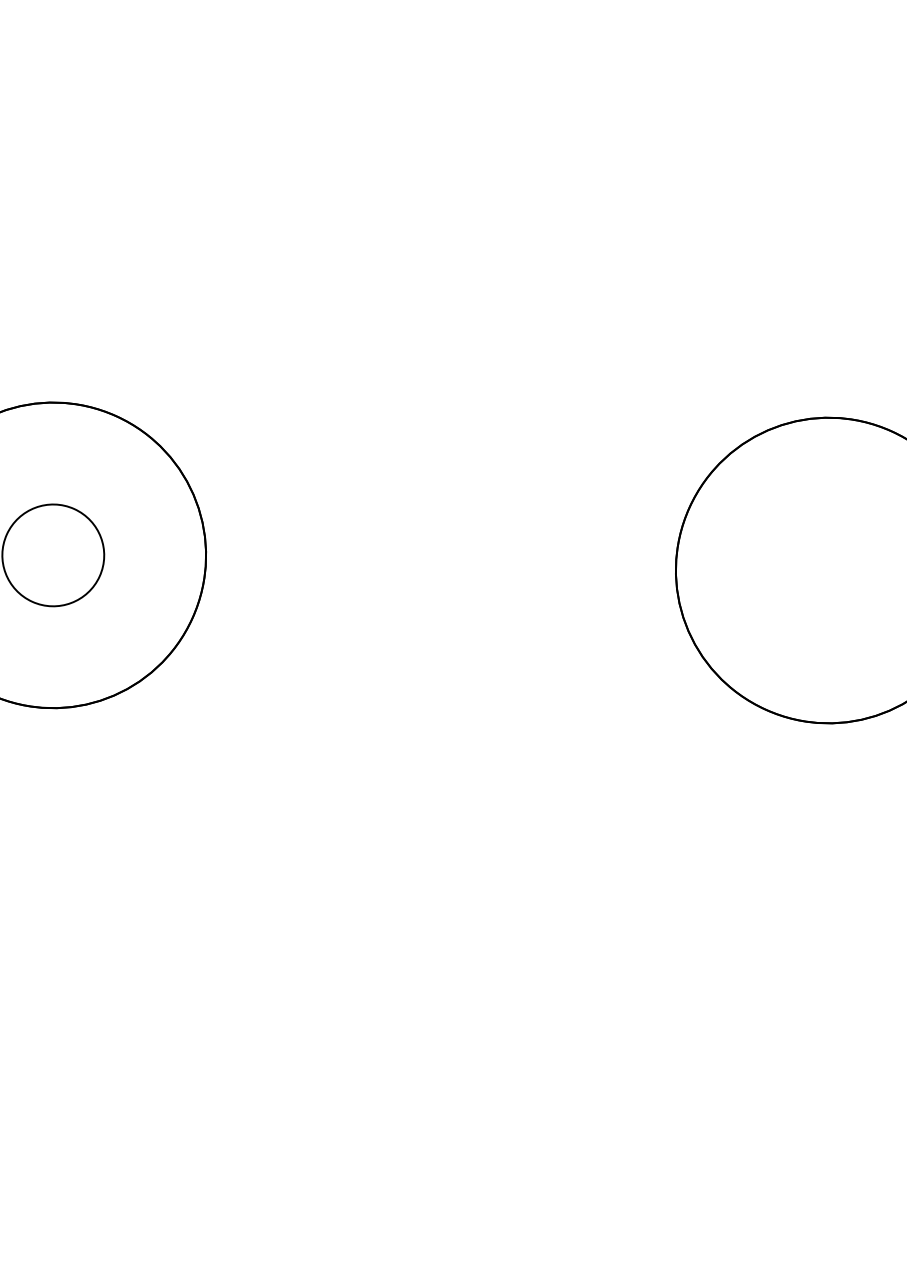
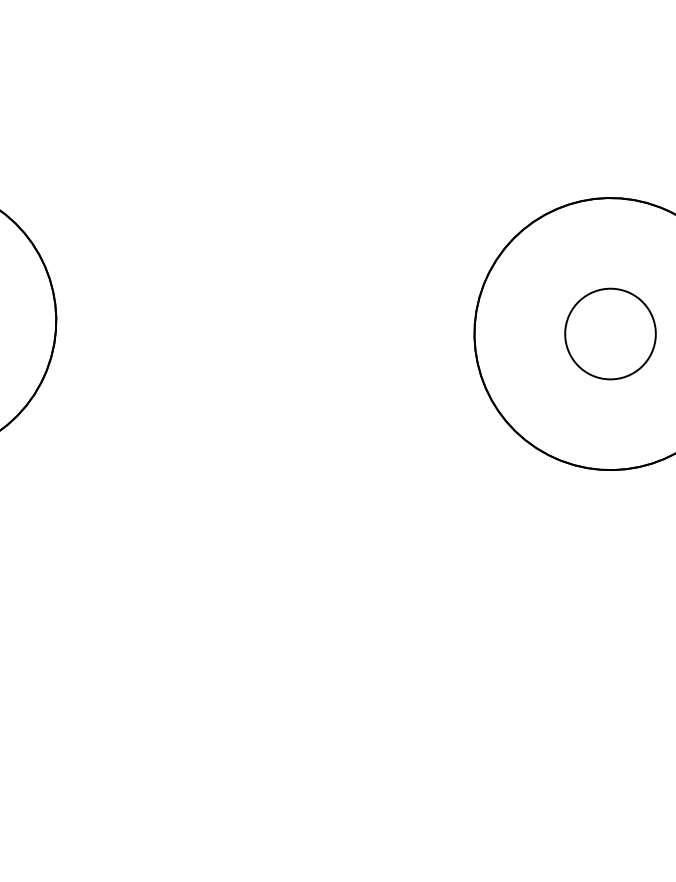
part: (828, 570) -> (610, 334), added

